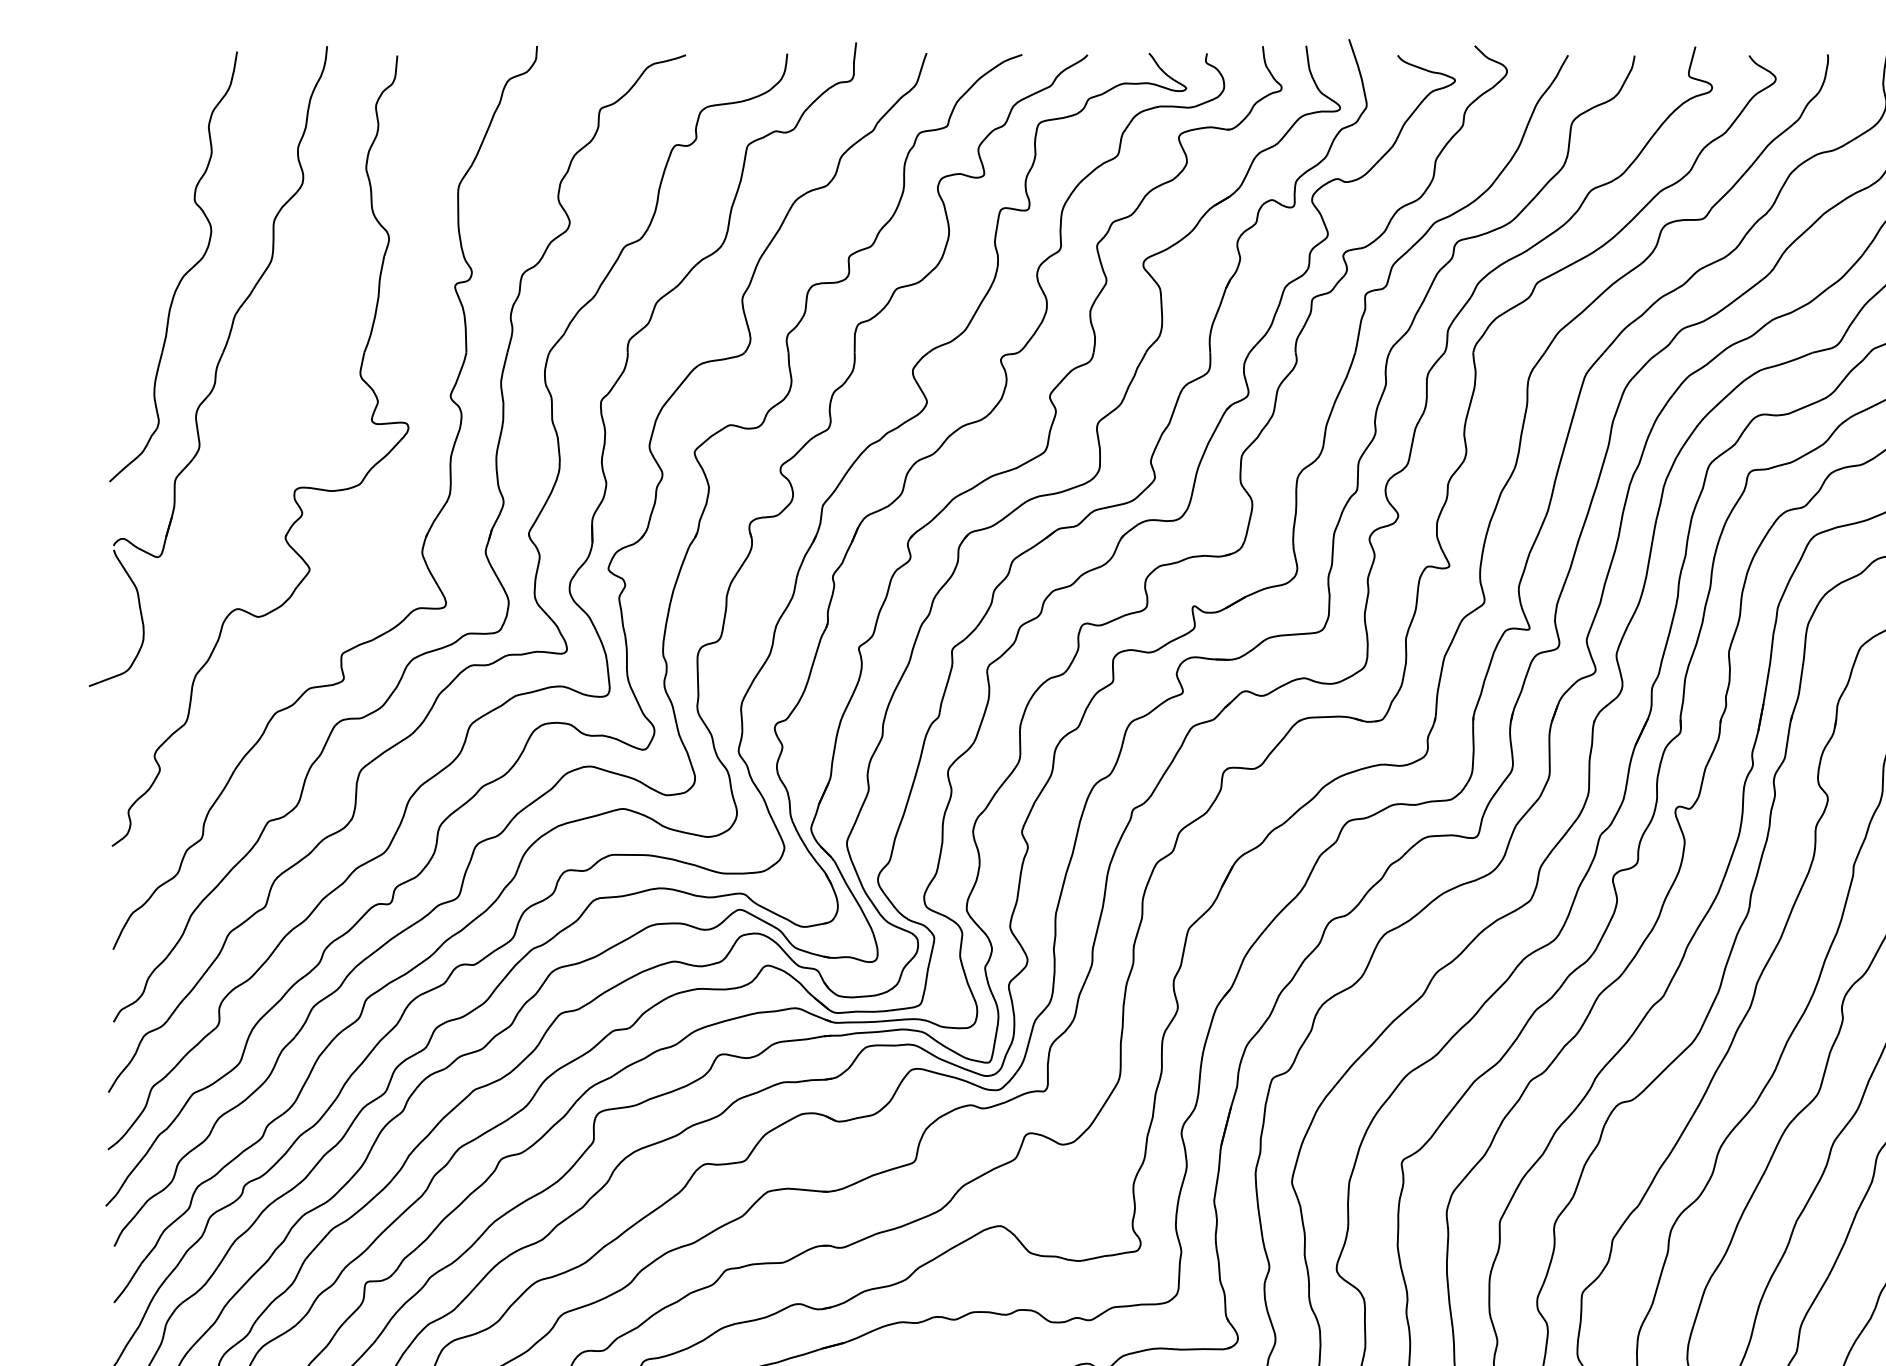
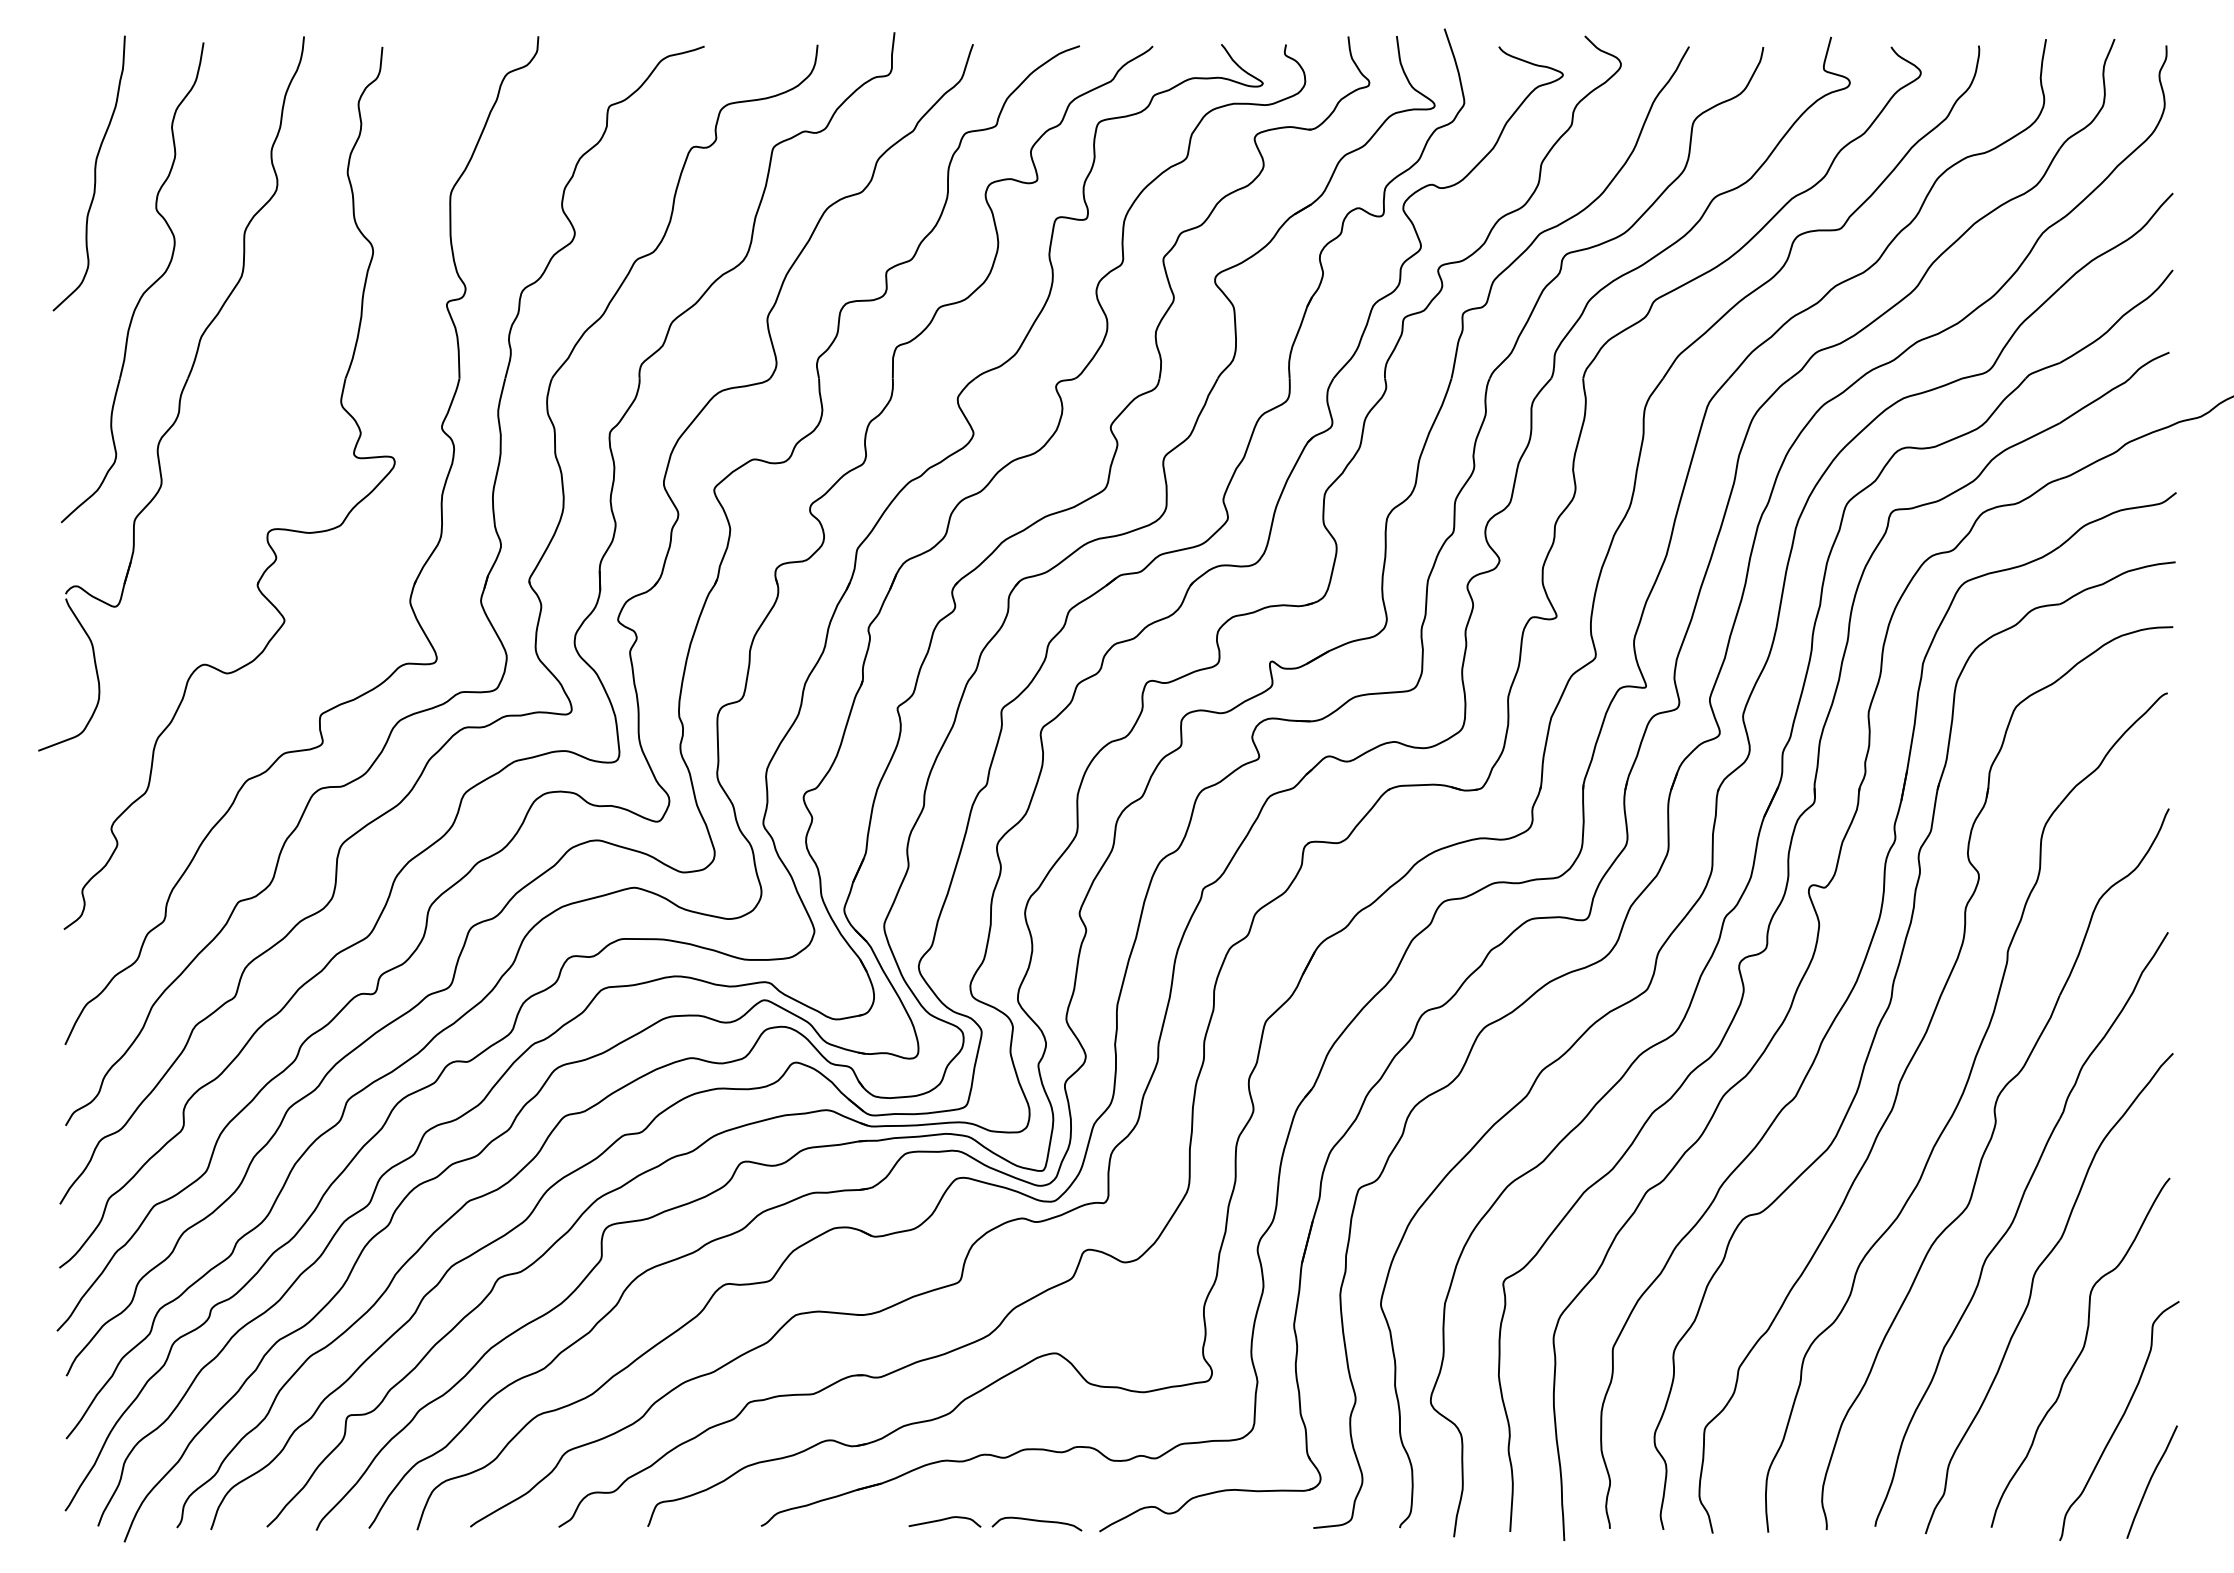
curve: (139, 168) -> (94, 173), added

